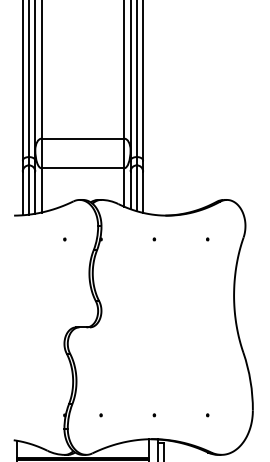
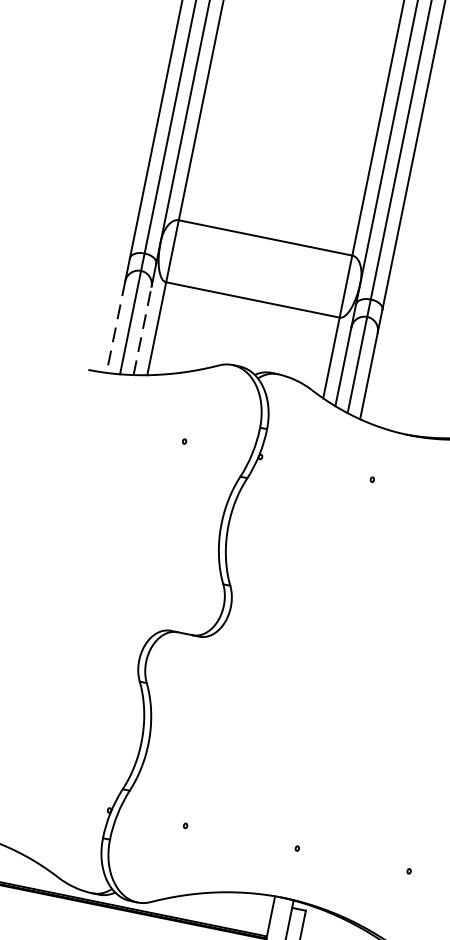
line: (35, 192) -> (143, 330), solid -> dashed
line: (22, 193) -> (115, 327), solid -> dashed

